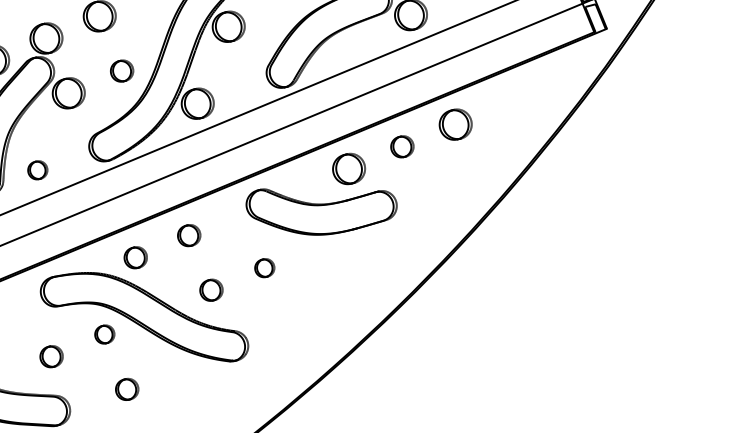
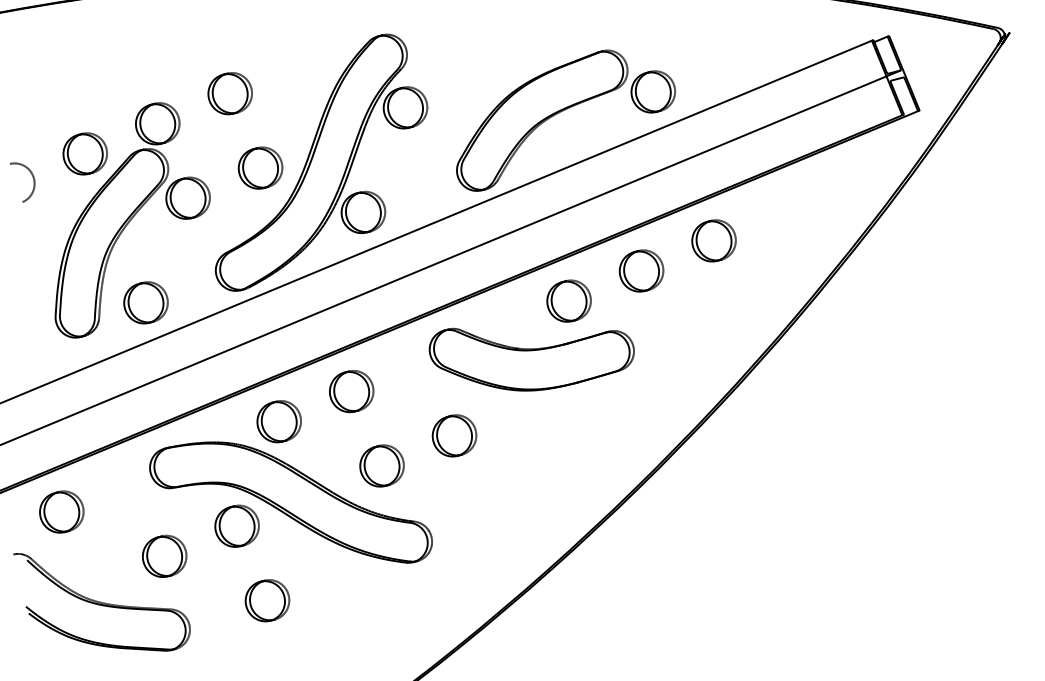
part: (122, 70) -> (260, 167), size x1.43
part: (402, 146) -> (641, 270), size x1.43
part: (37, 170) -> (145, 302), size x1.67
part: (188, 235) -> (351, 391), size x1.43
part: (135, 257) -> (278, 421), size x1.43
part: (264, 267) -> (454, 435), size x1.67
part: (211, 289) -> (381, 465), size x1.43
part: (104, 334) -> (236, 525), size x1.67
part: (51, 356) -> (164, 555), size x1.43
part: (127, 389) -> (267, 600), size x1.43

